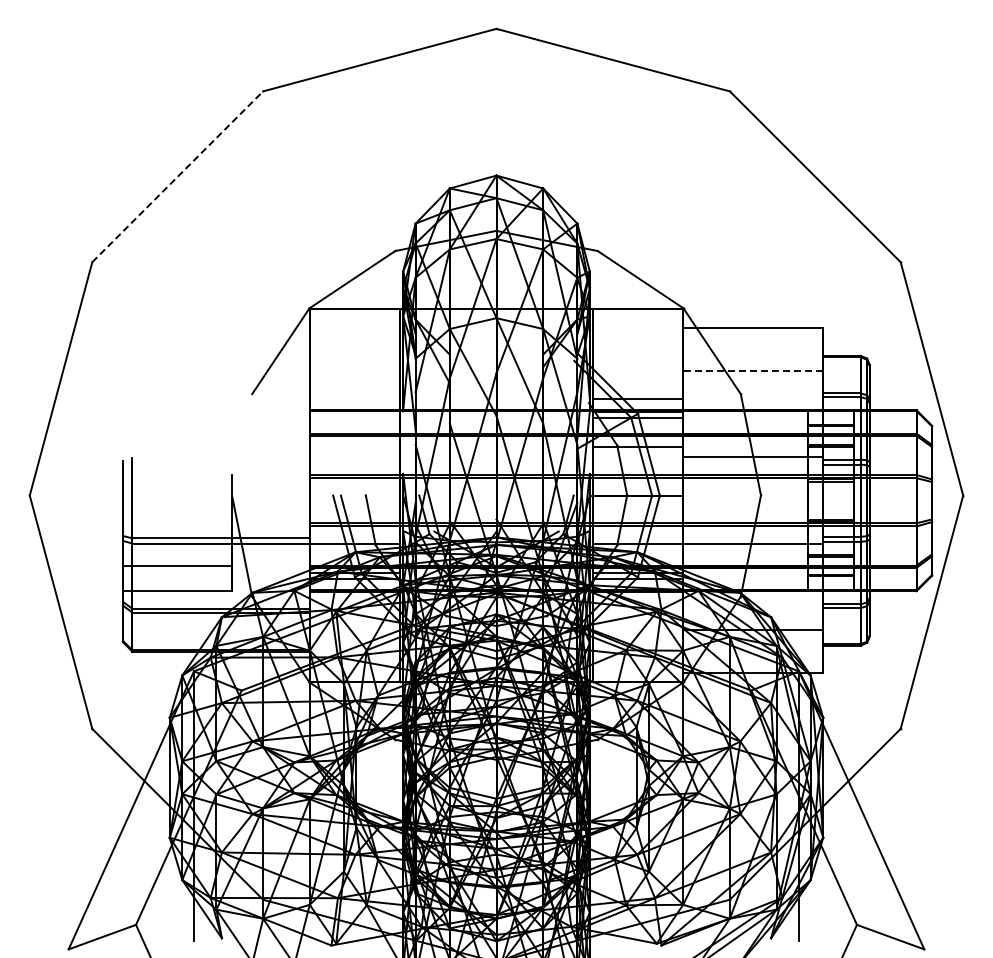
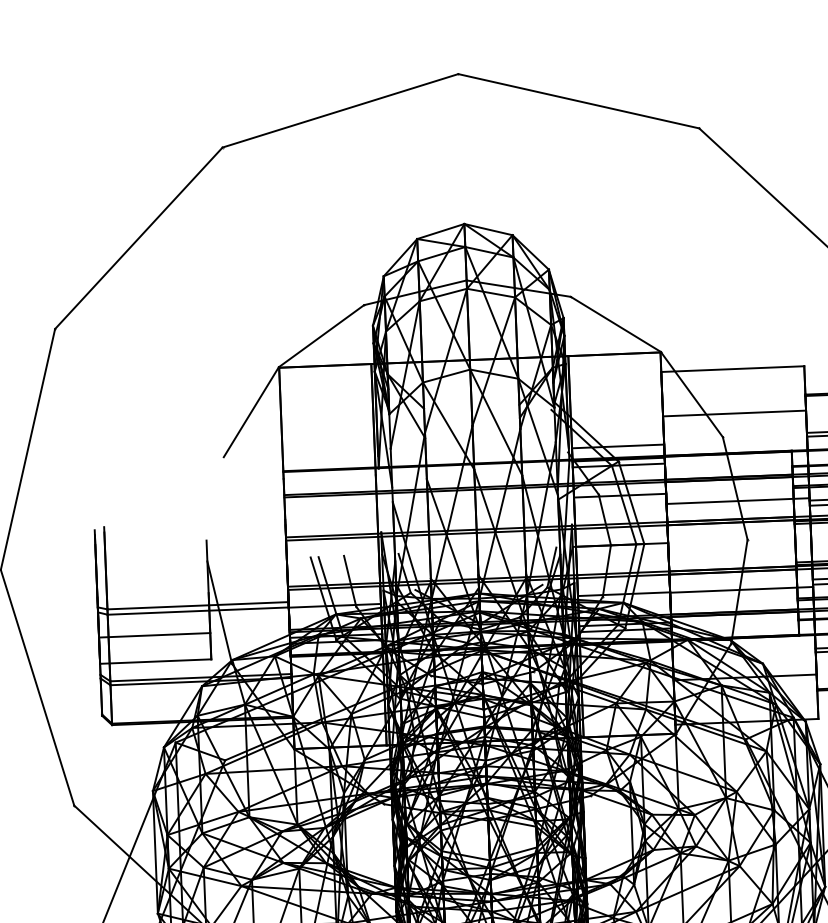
line: (177, 176) -> (138, 237), dashed -> solid
line: (752, 371) -> (733, 413), dashed -> solid

